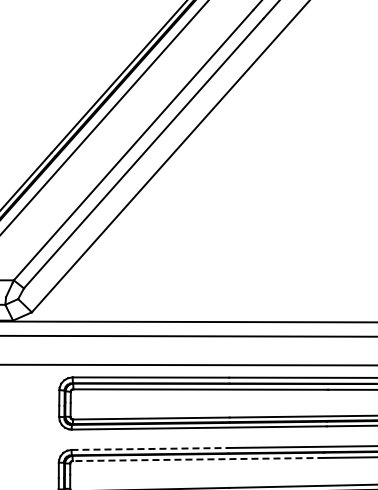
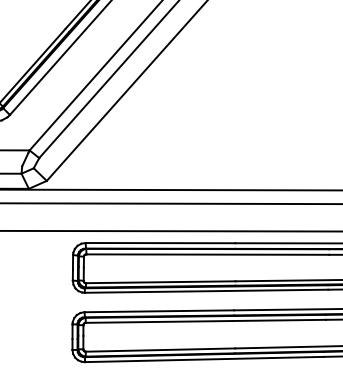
line: (150, 448) -> (160, 310), dashed -> solid
line: (198, 459) -> (205, 321), dashed -> solid

